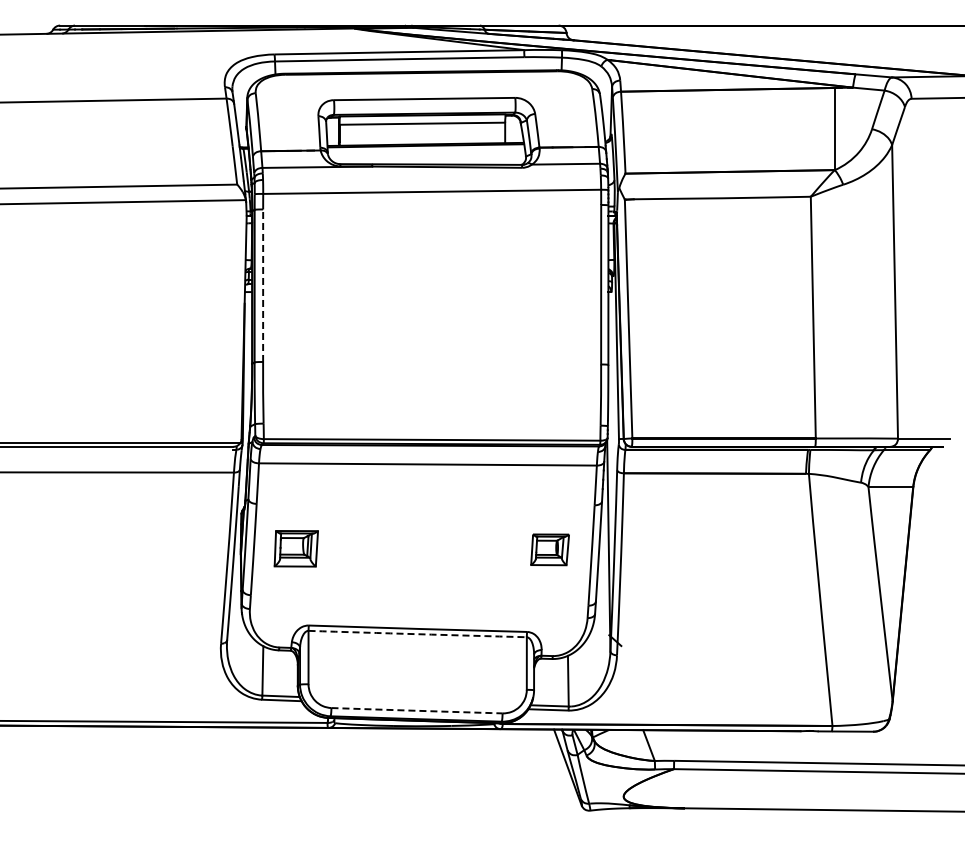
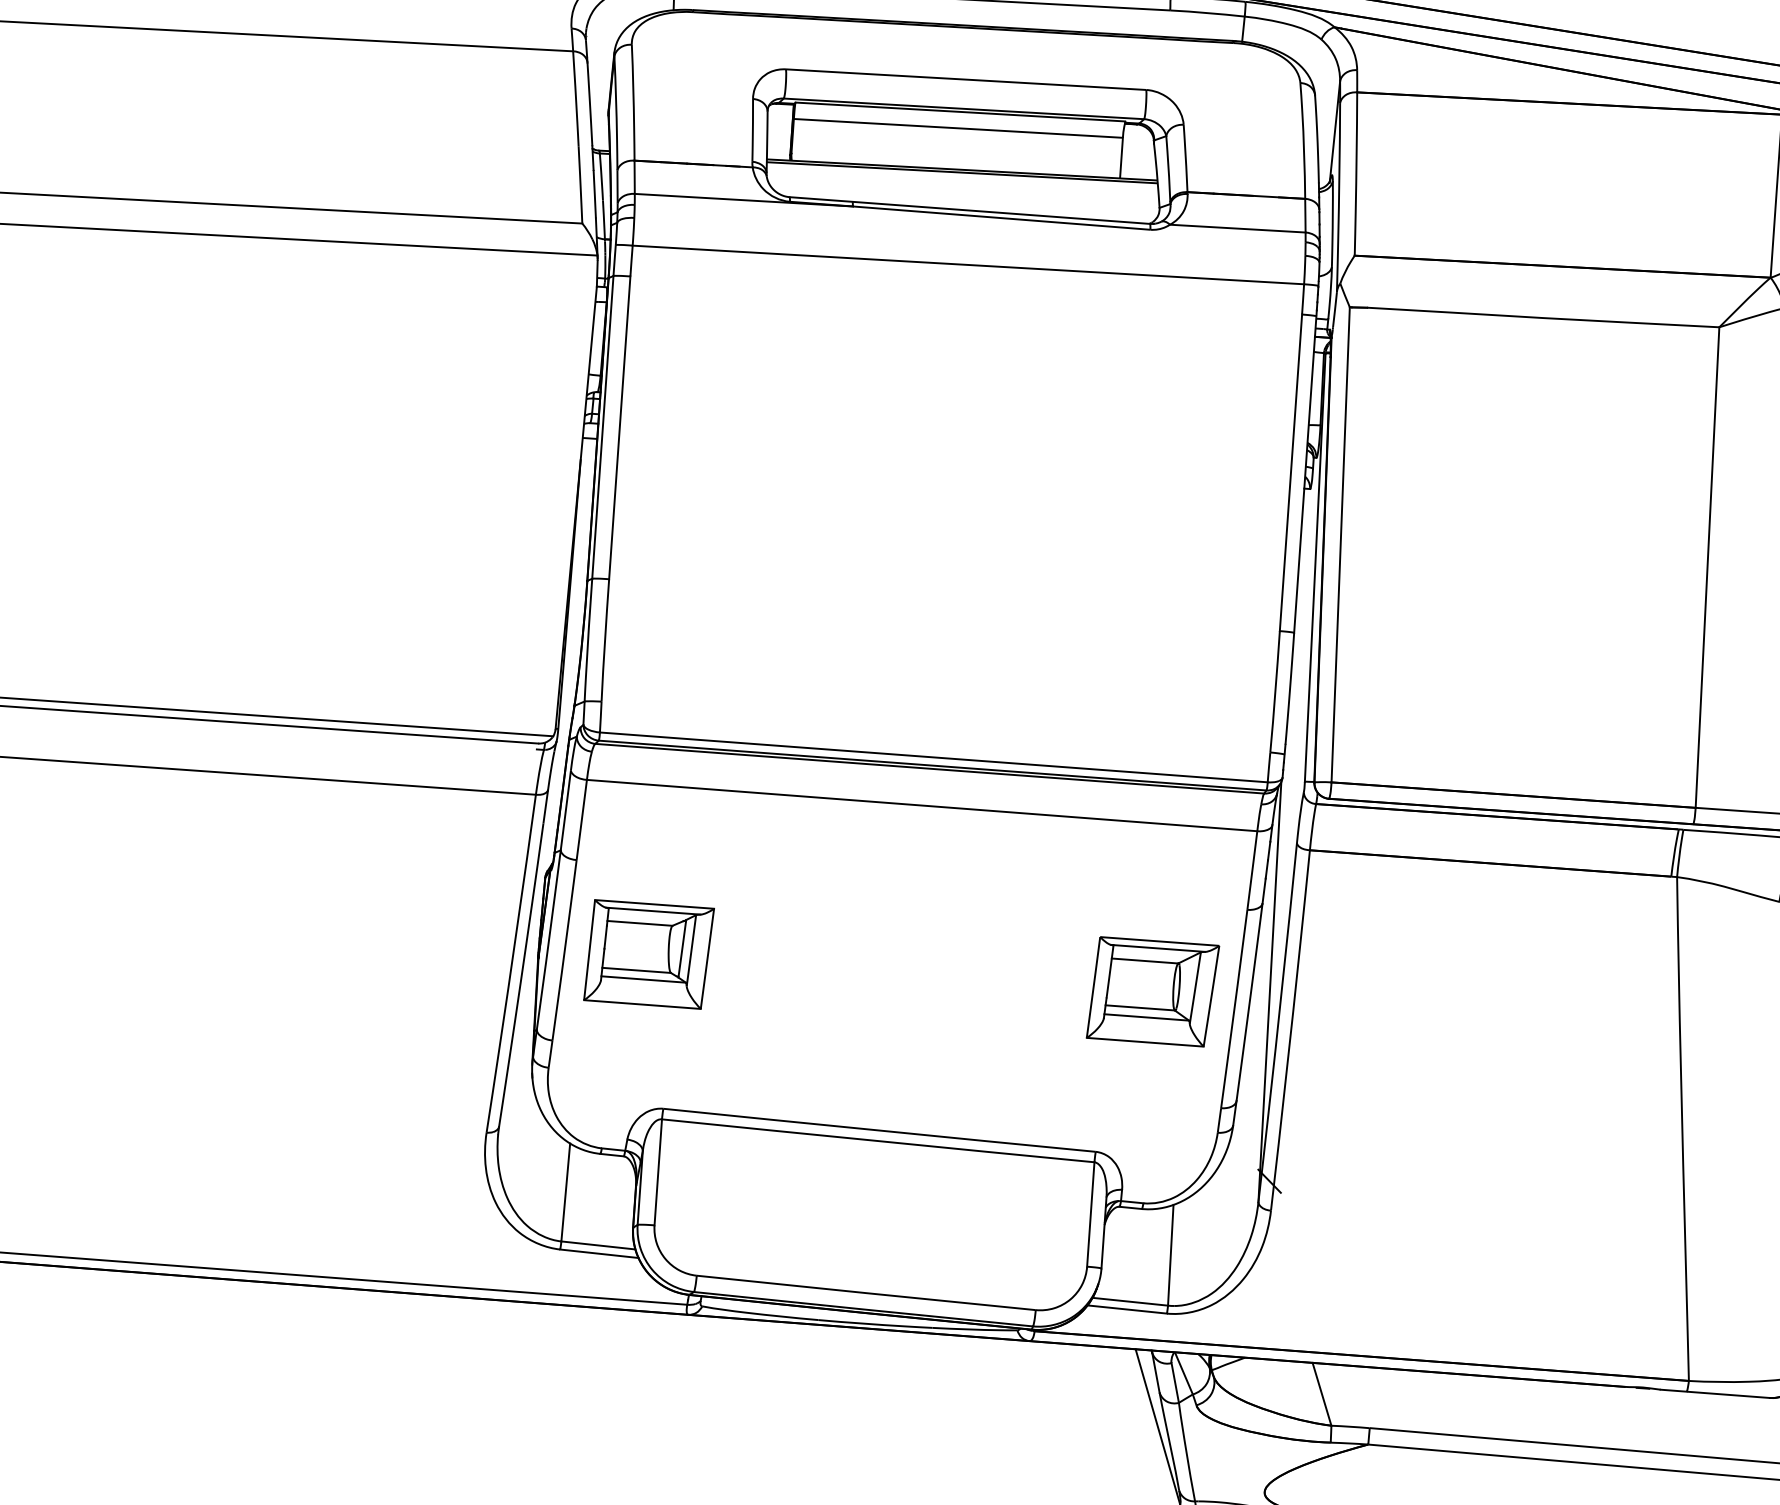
line: (263, 285) -> (620, 427), dashed -> solid
part: (296, 548) -> (649, 954), size x1.43
part: (549, 549) -> (1151, 991), size x1.67
arc: (417, 634) -> (877, 1141), dashed -> solid
arc: (417, 710) -> (867, 1292), dashed -> solid

